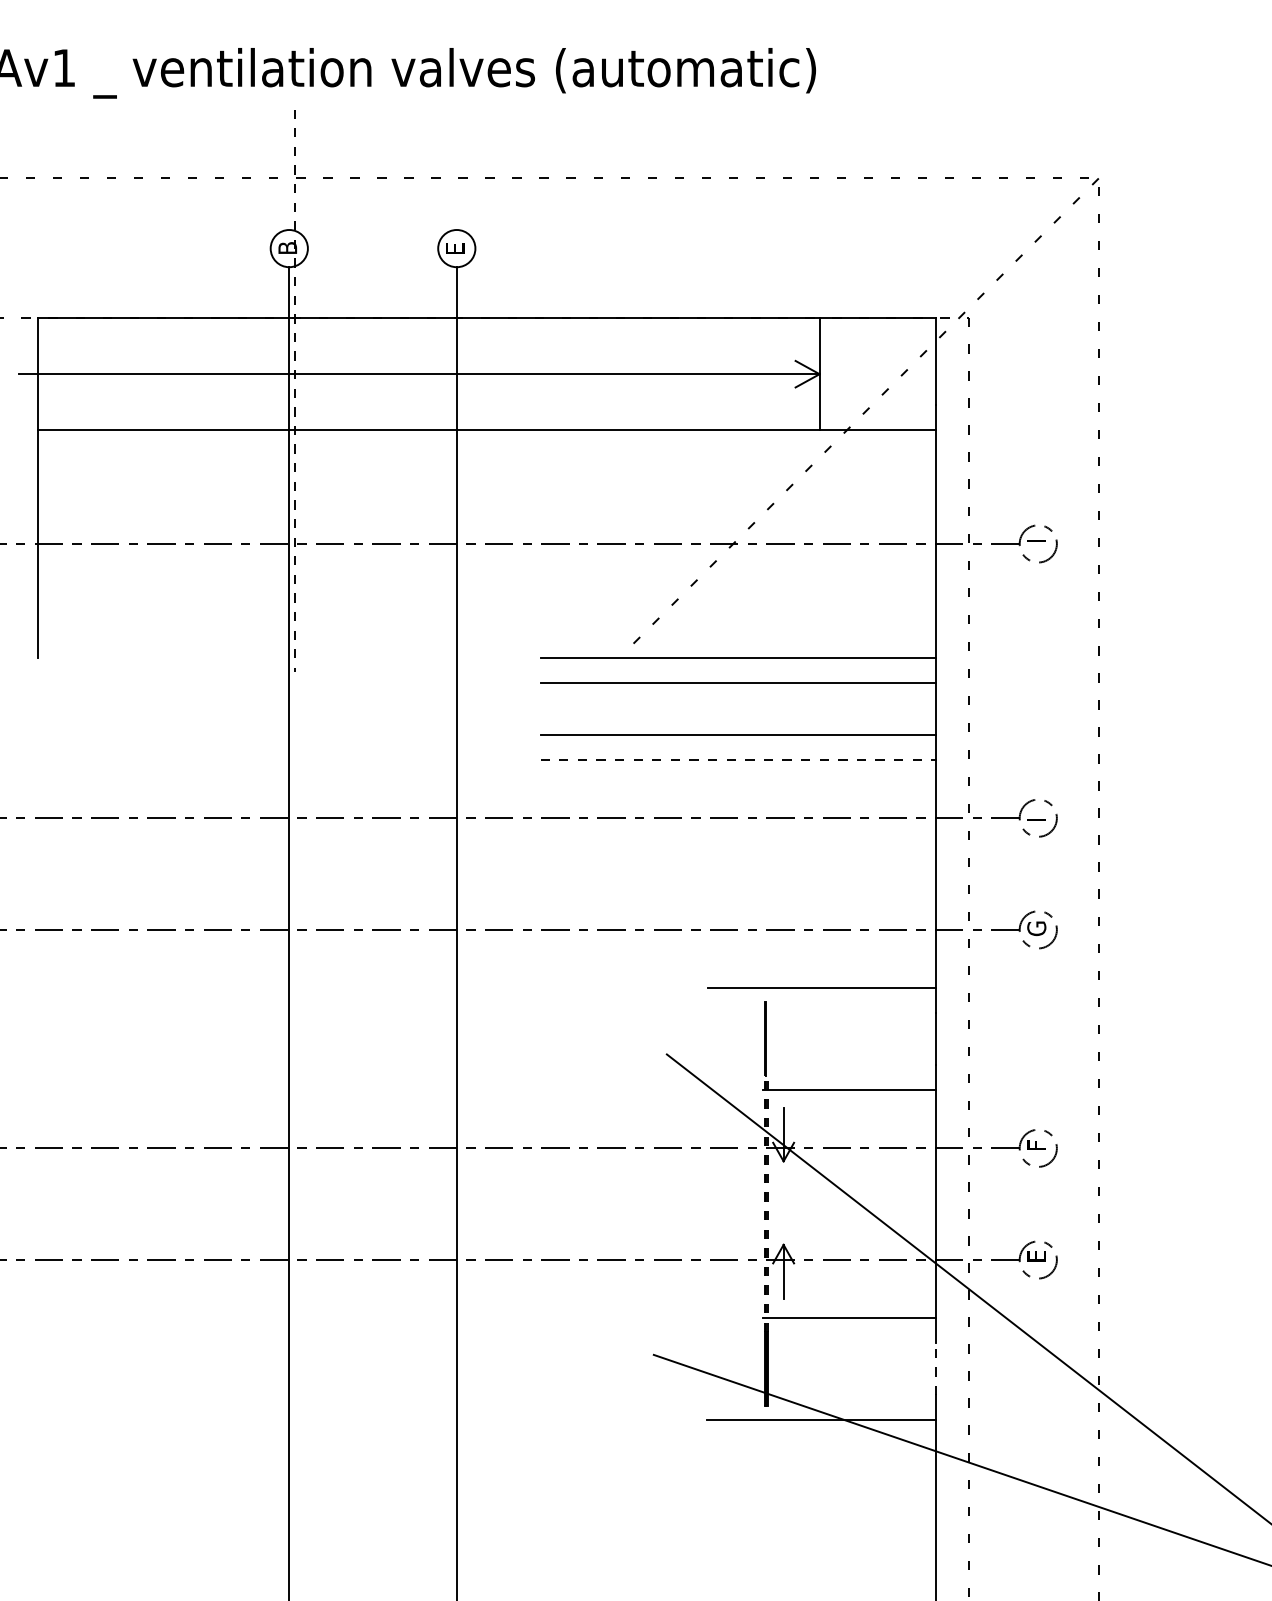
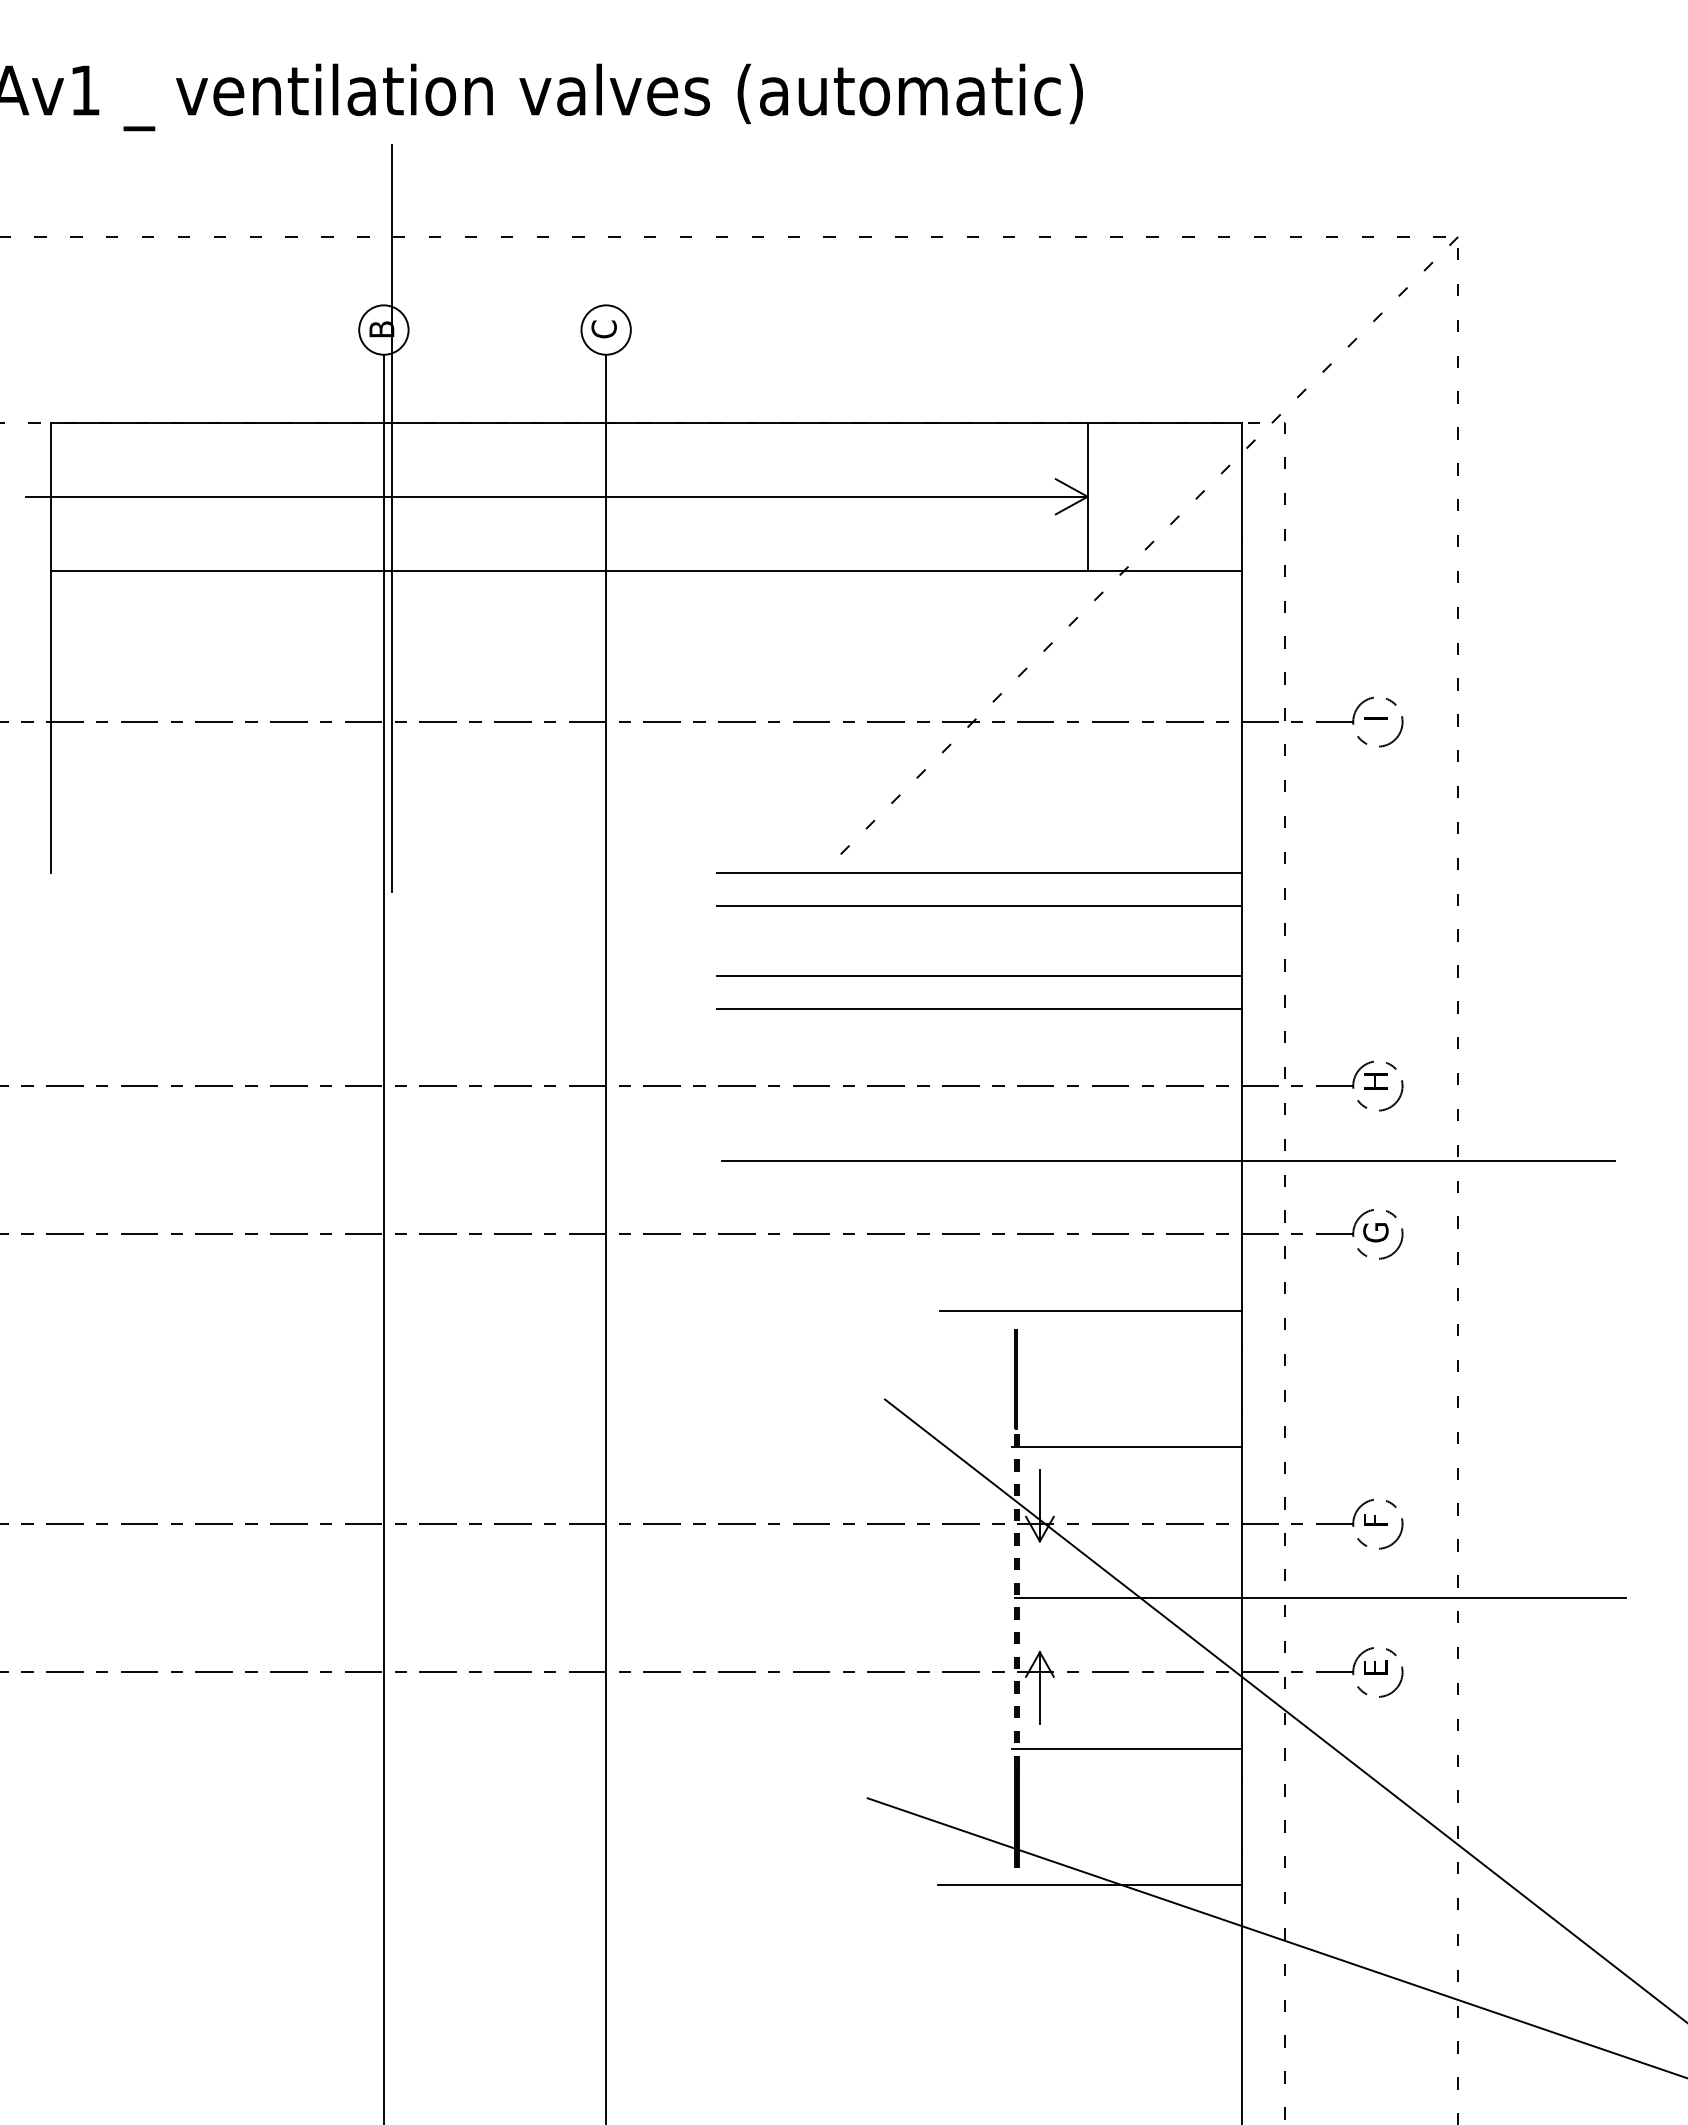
text: (454, 248) -> (603, 329), E -> C
line: (295, 391) -> (391, 519), dashed -> solid
line: (738, 759) -> (980, 1008), dashed -> solid
text: (1036, 813) -> (1375, 1079), I -> H
line: (880, 874) -> (1168, 1160), added
line: (995, 1204) -> (1320, 1598), added
line: (935, 1369) -> (1241, 1817), dashed -> solid

